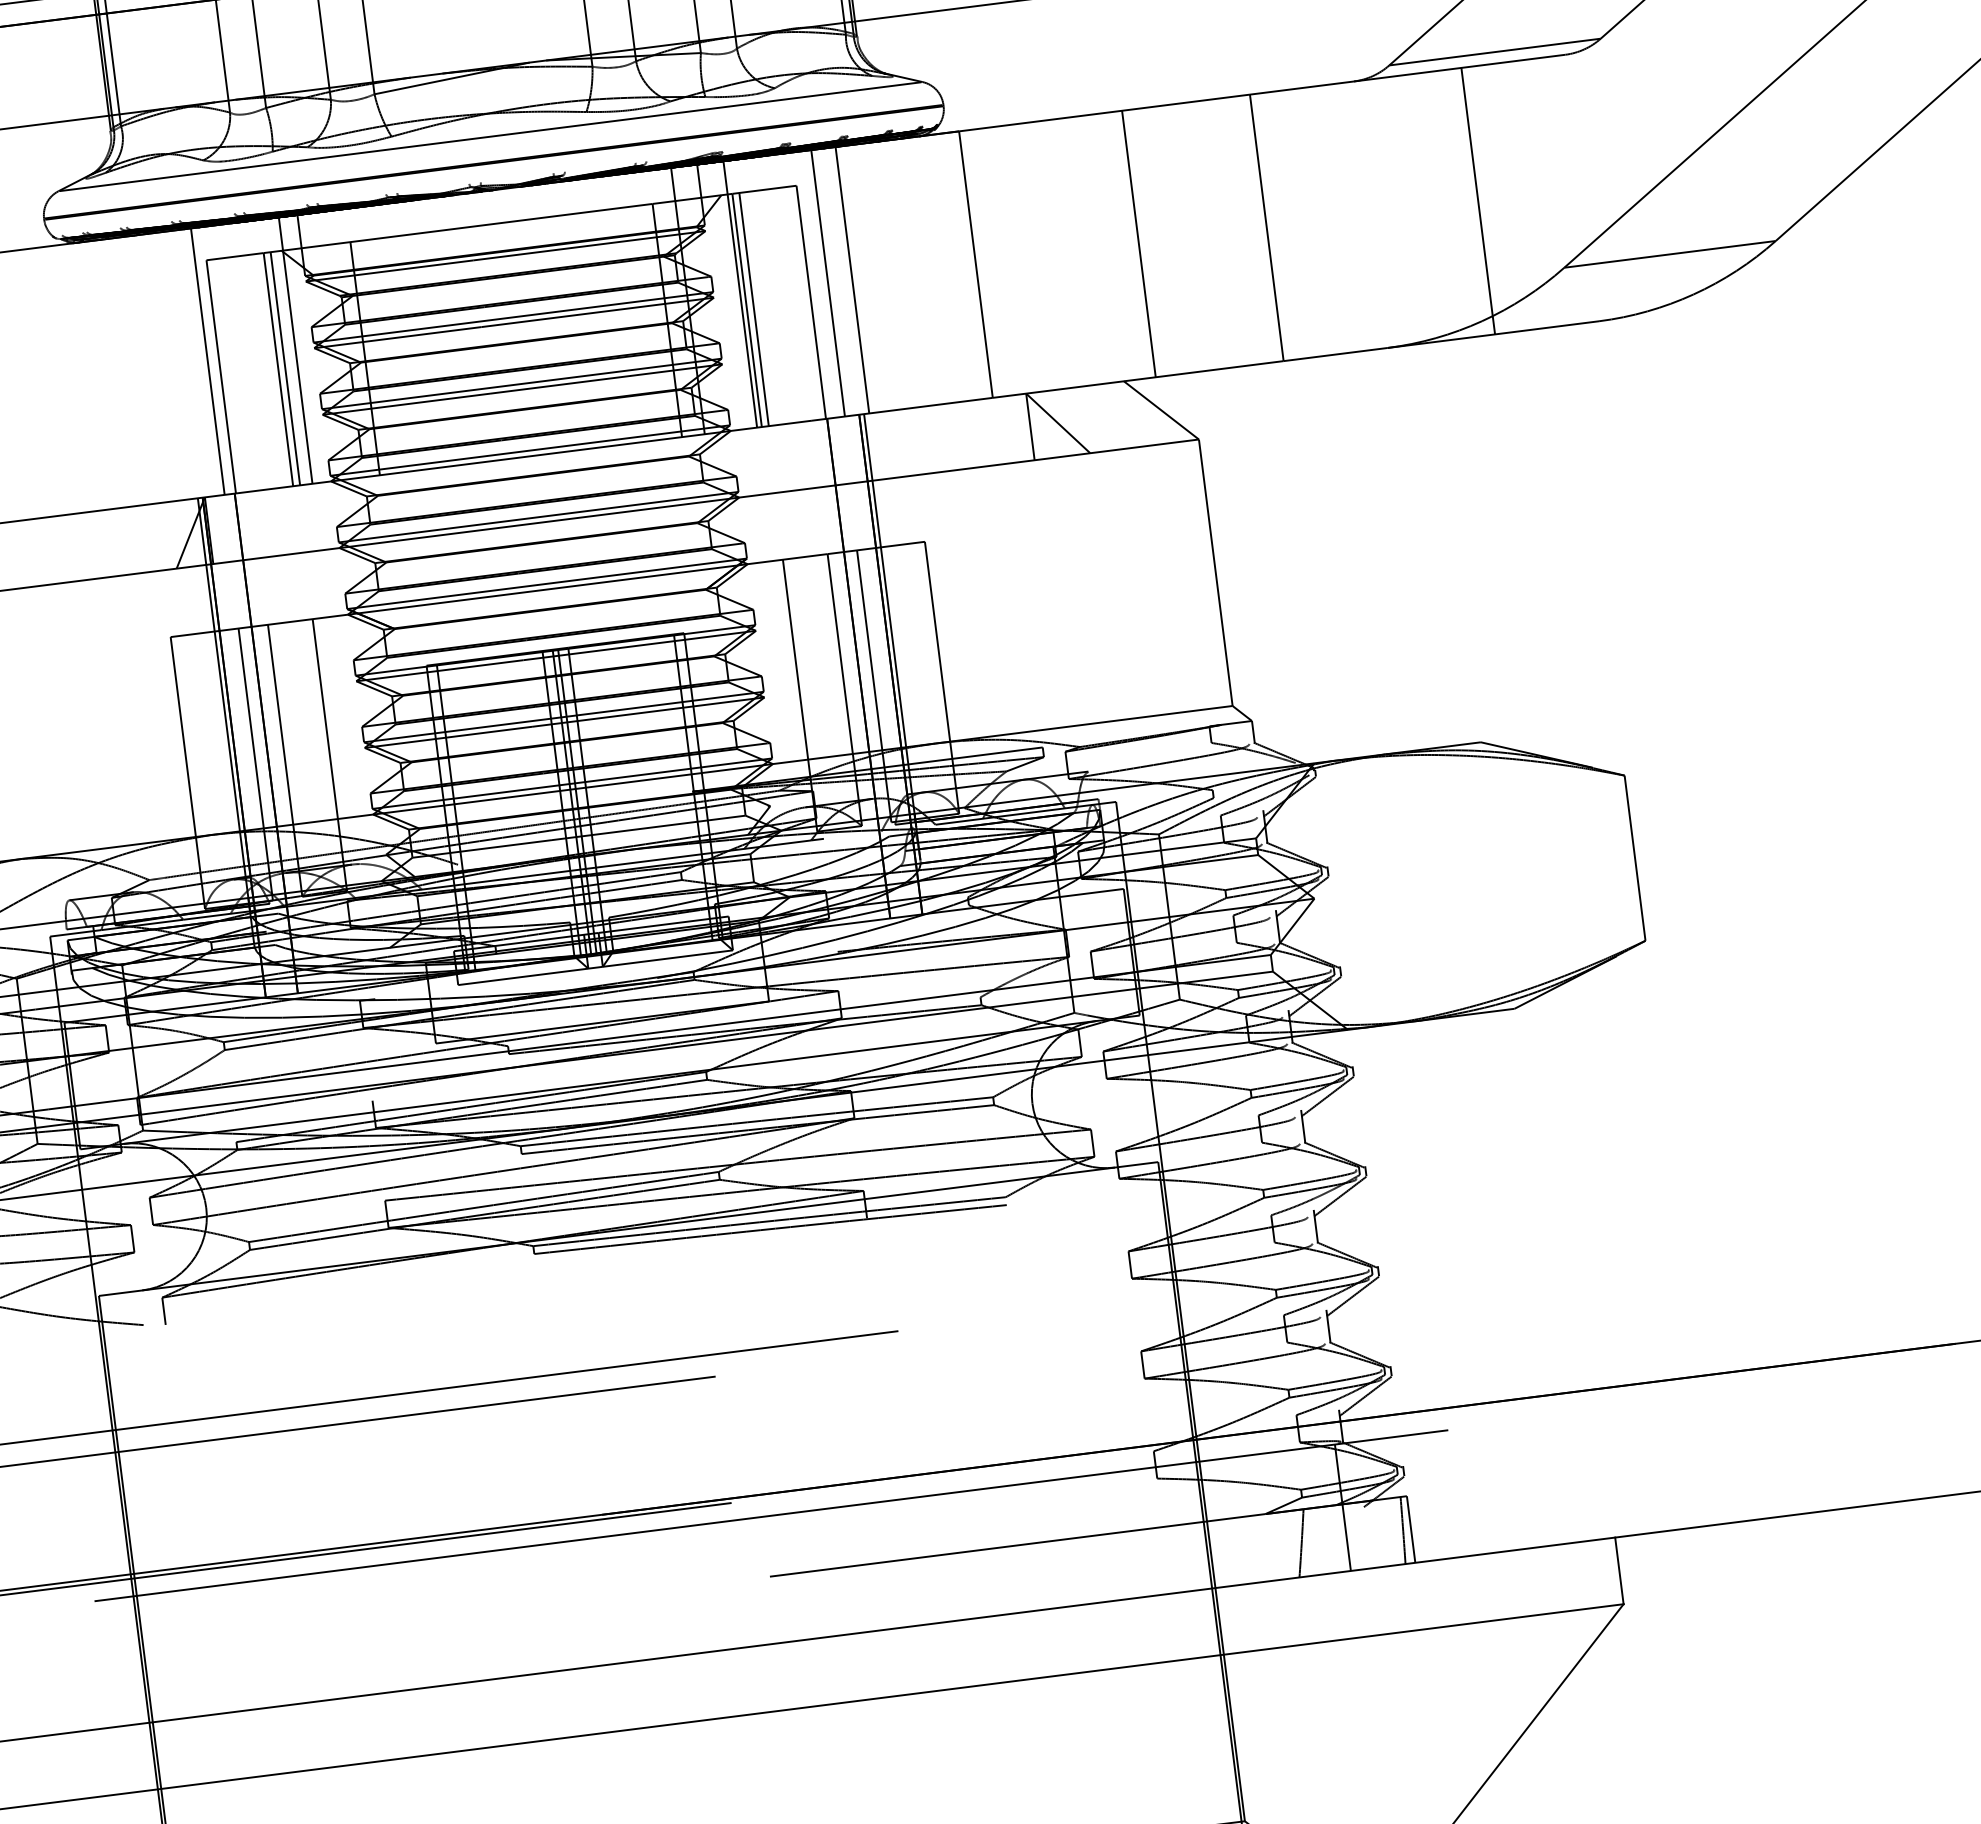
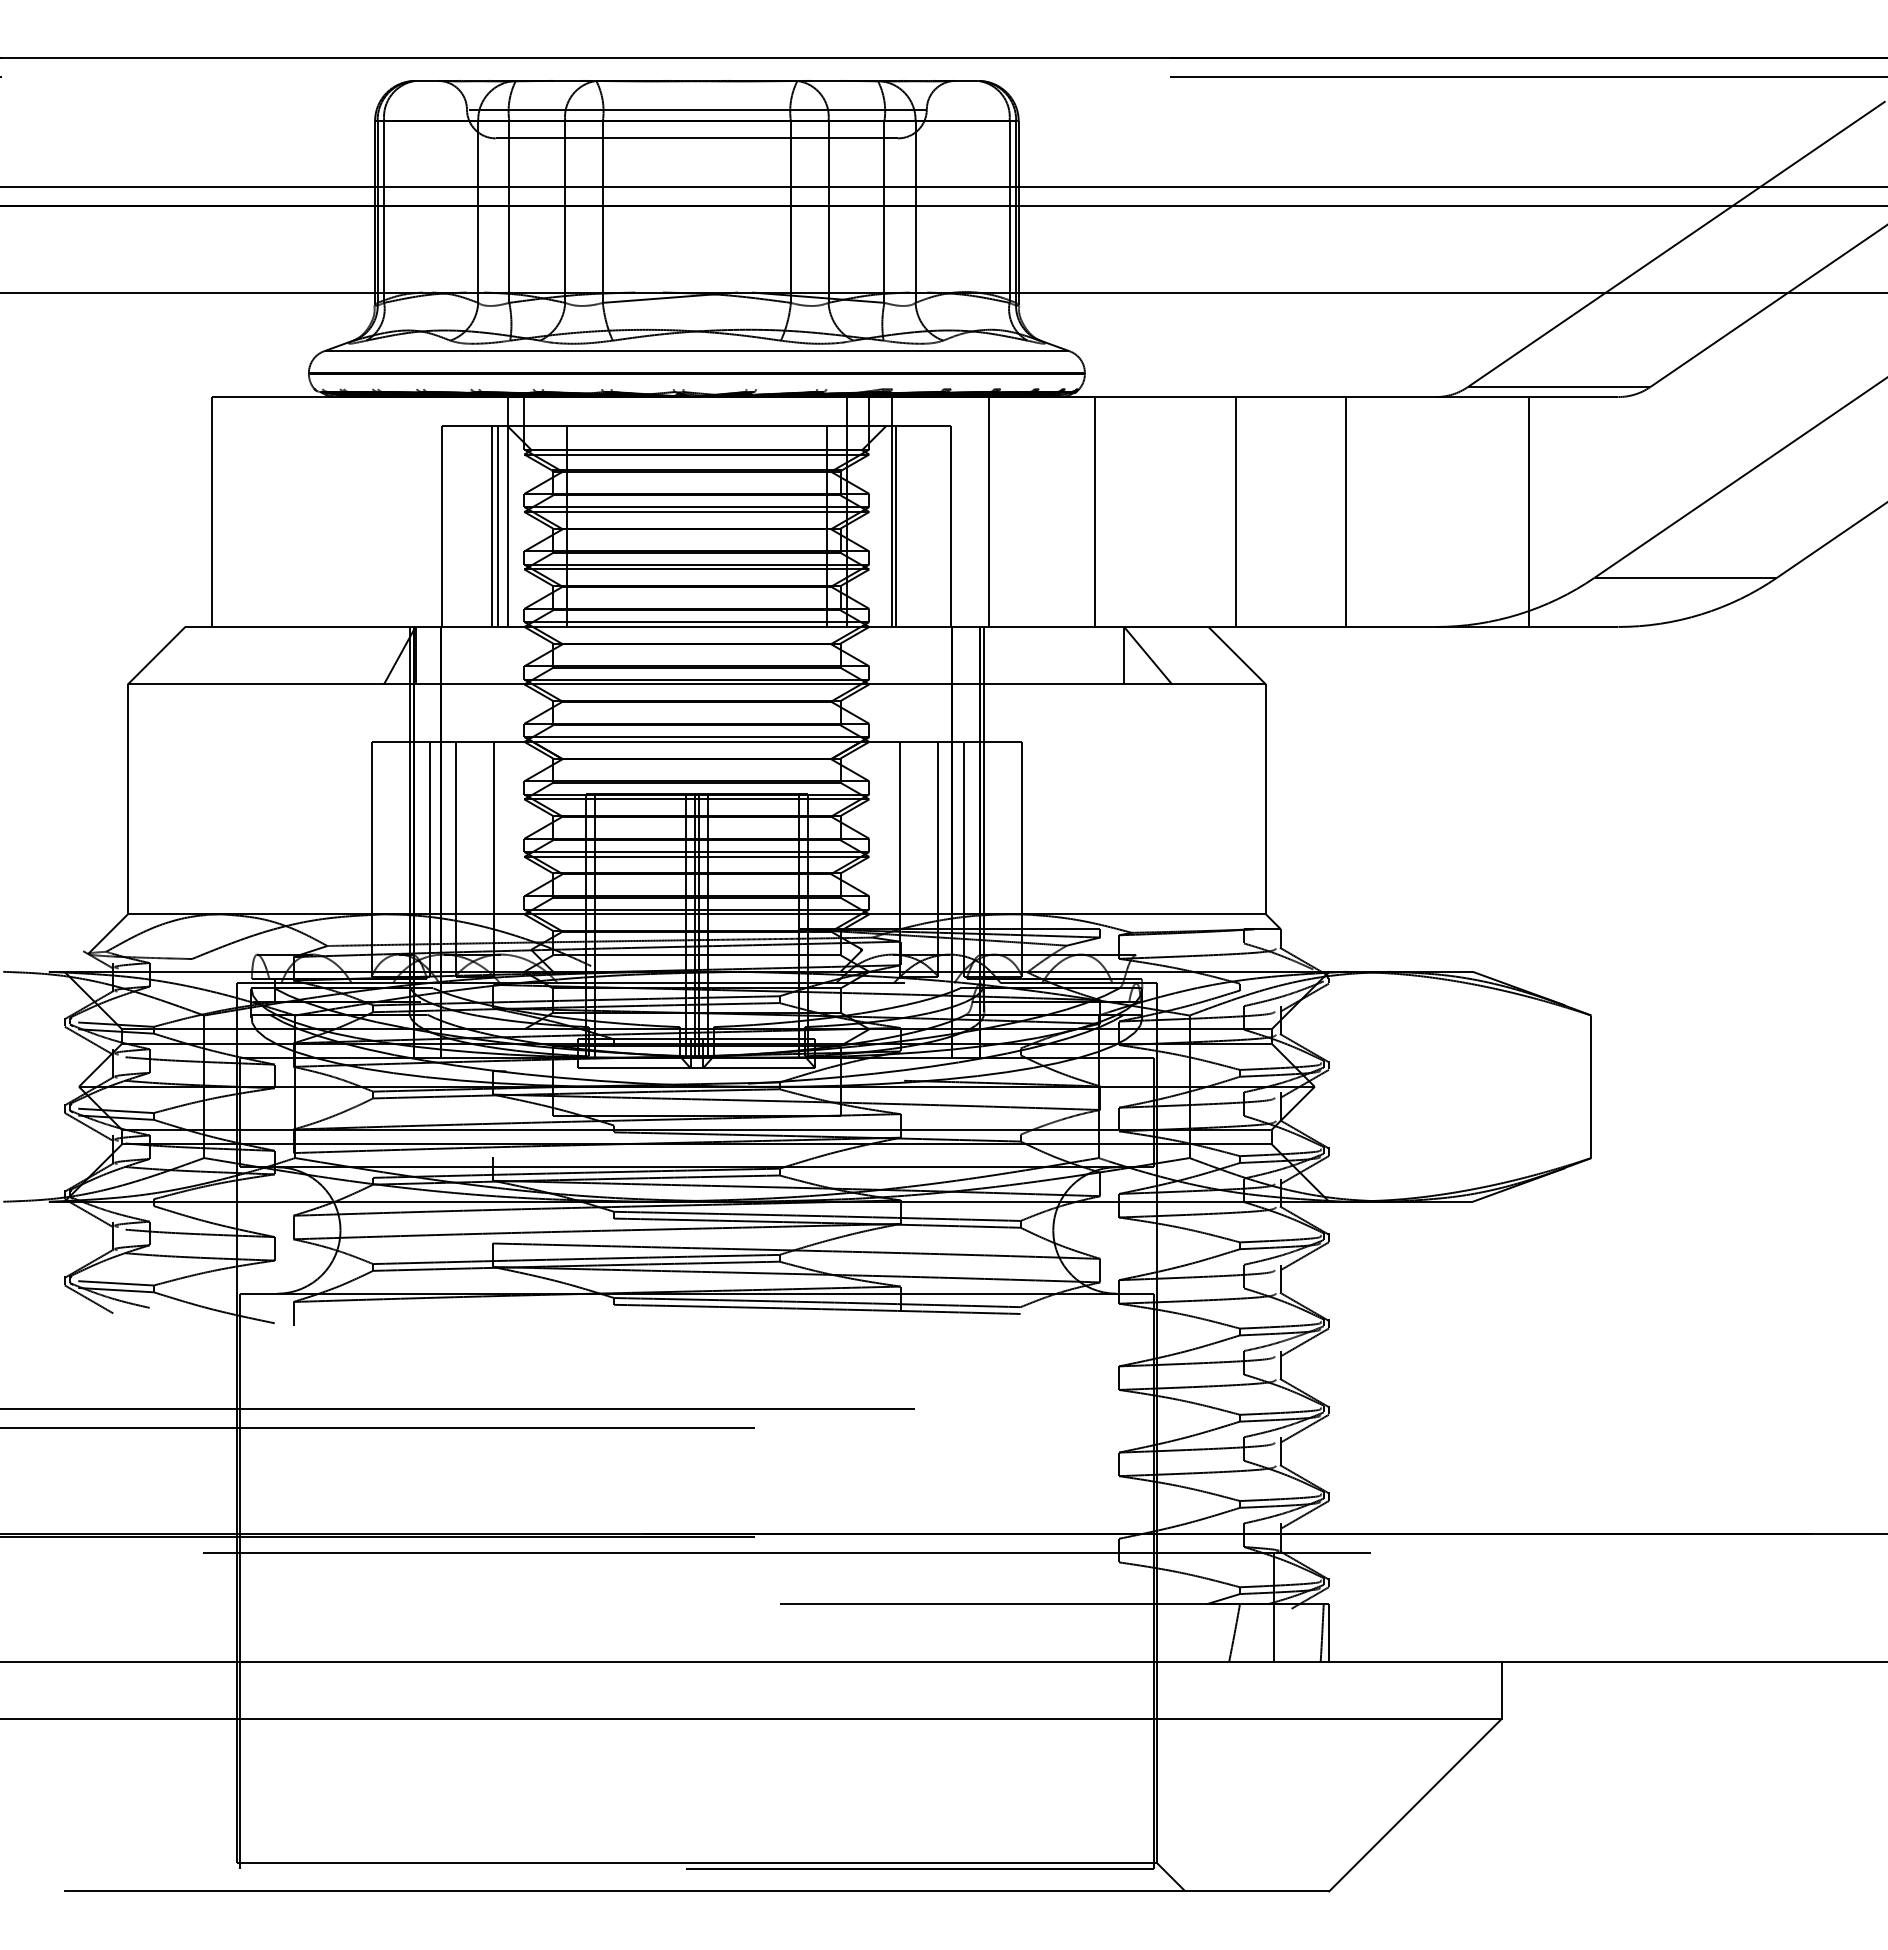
line: (827, 282) -> (967, 511), removed
line: (754, 308) -> (902, 525), removed
line: (207, 361) -> (432, 511), removed

